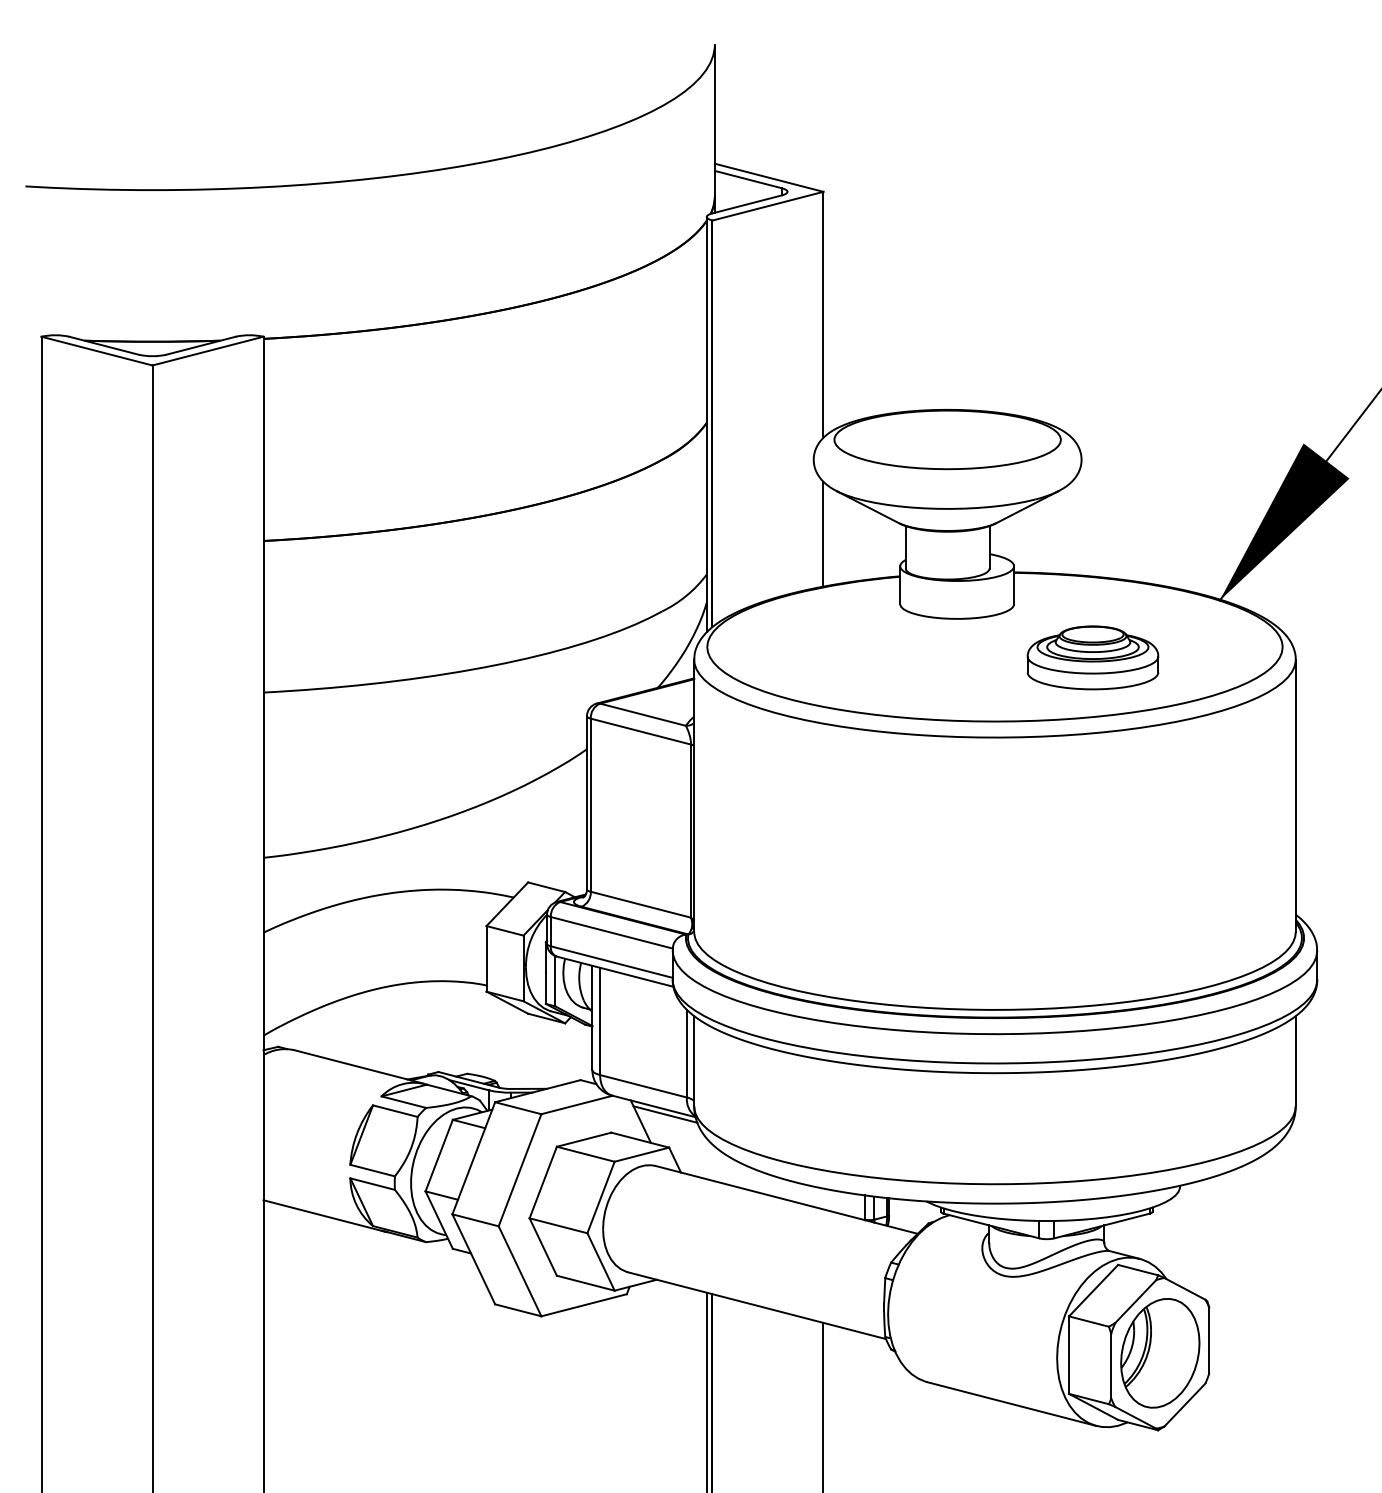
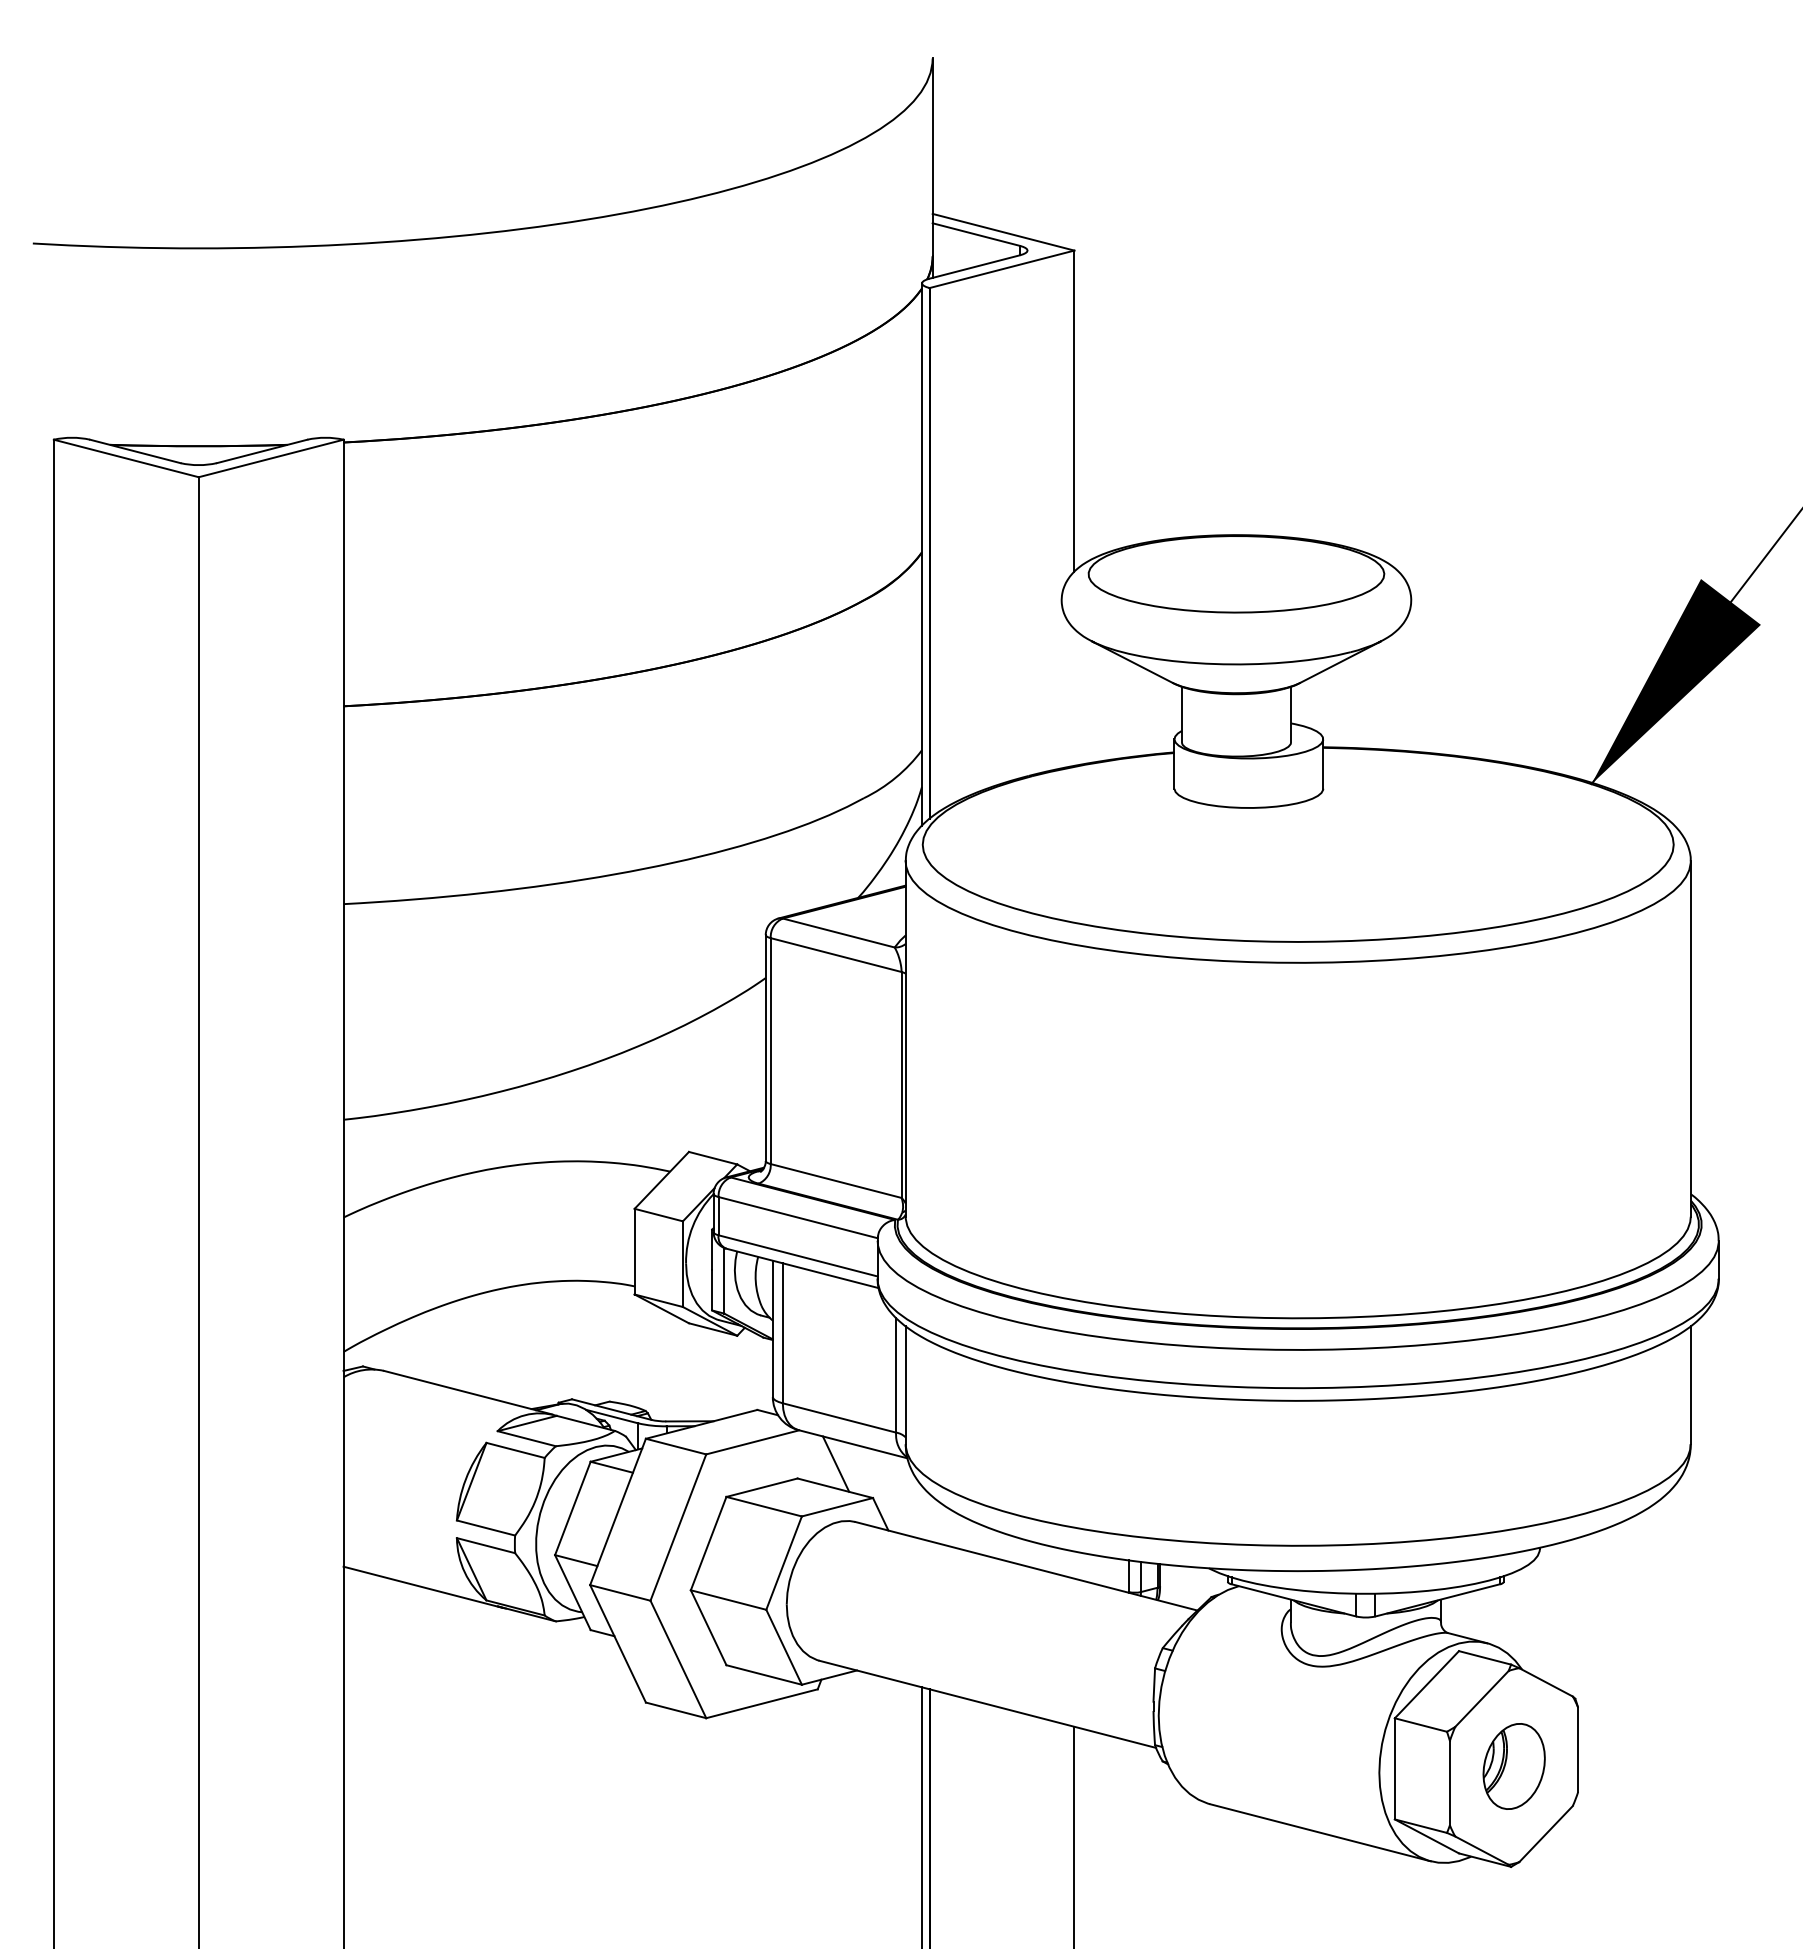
line: (823, 533) -> (1074, 696), removed
part: (1093, 657) -> (1426, 858), removed
line: (664, 1114) -> (867, 1454), removed
part: (1160, 1353) -> (1514, 1766), size x0.6

